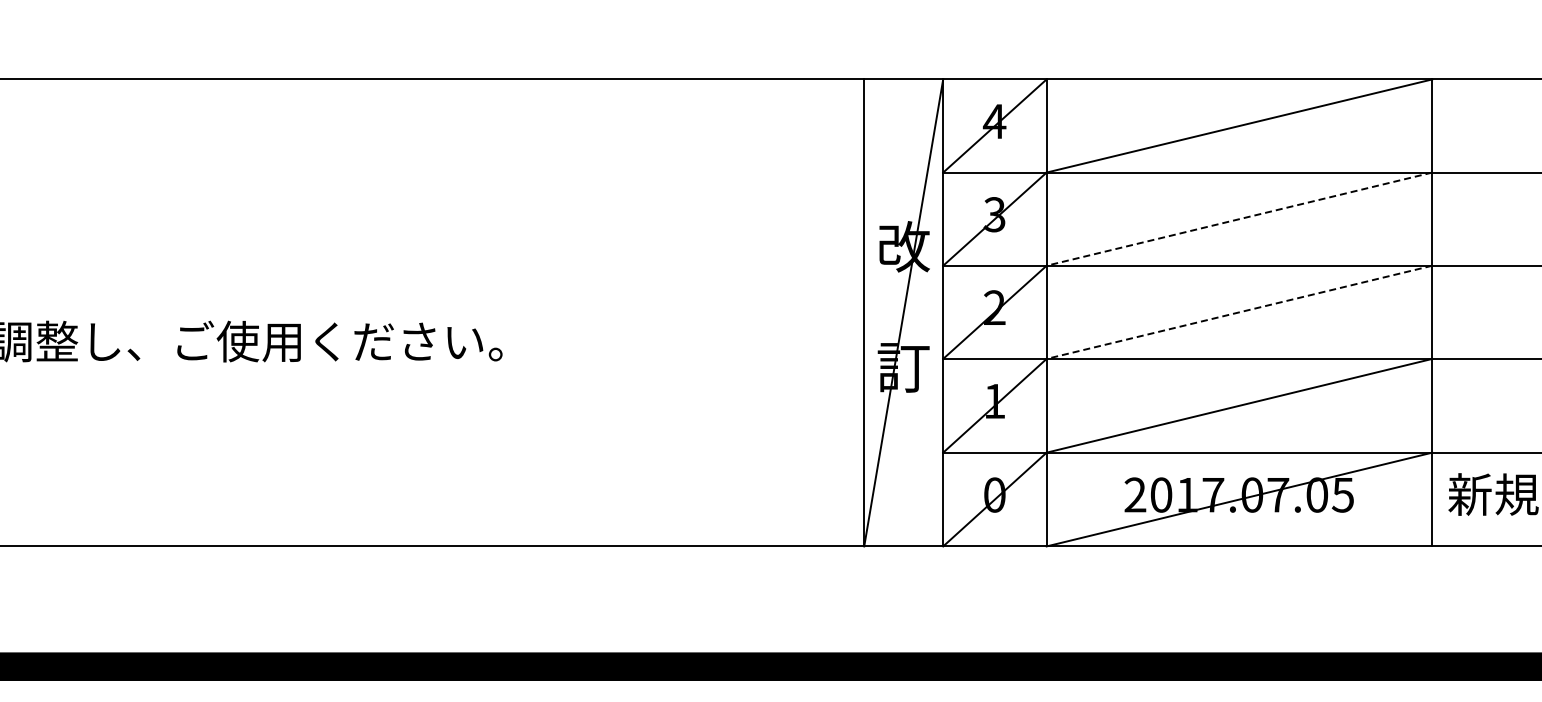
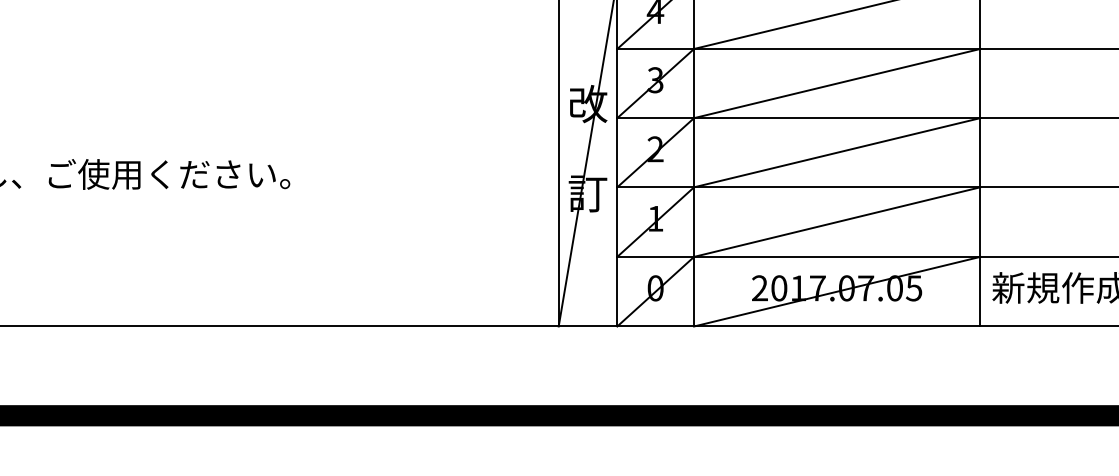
line: (1238, 219) -> (836, 83), dashed -> solid
line: (1238, 312) -> (836, 152), dashed -> solid

